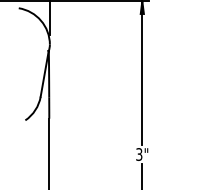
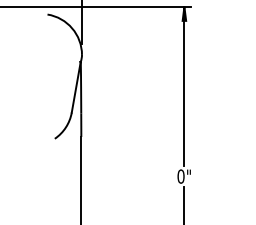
text: (138, 154) -> (180, 176), 3" -> 0"

